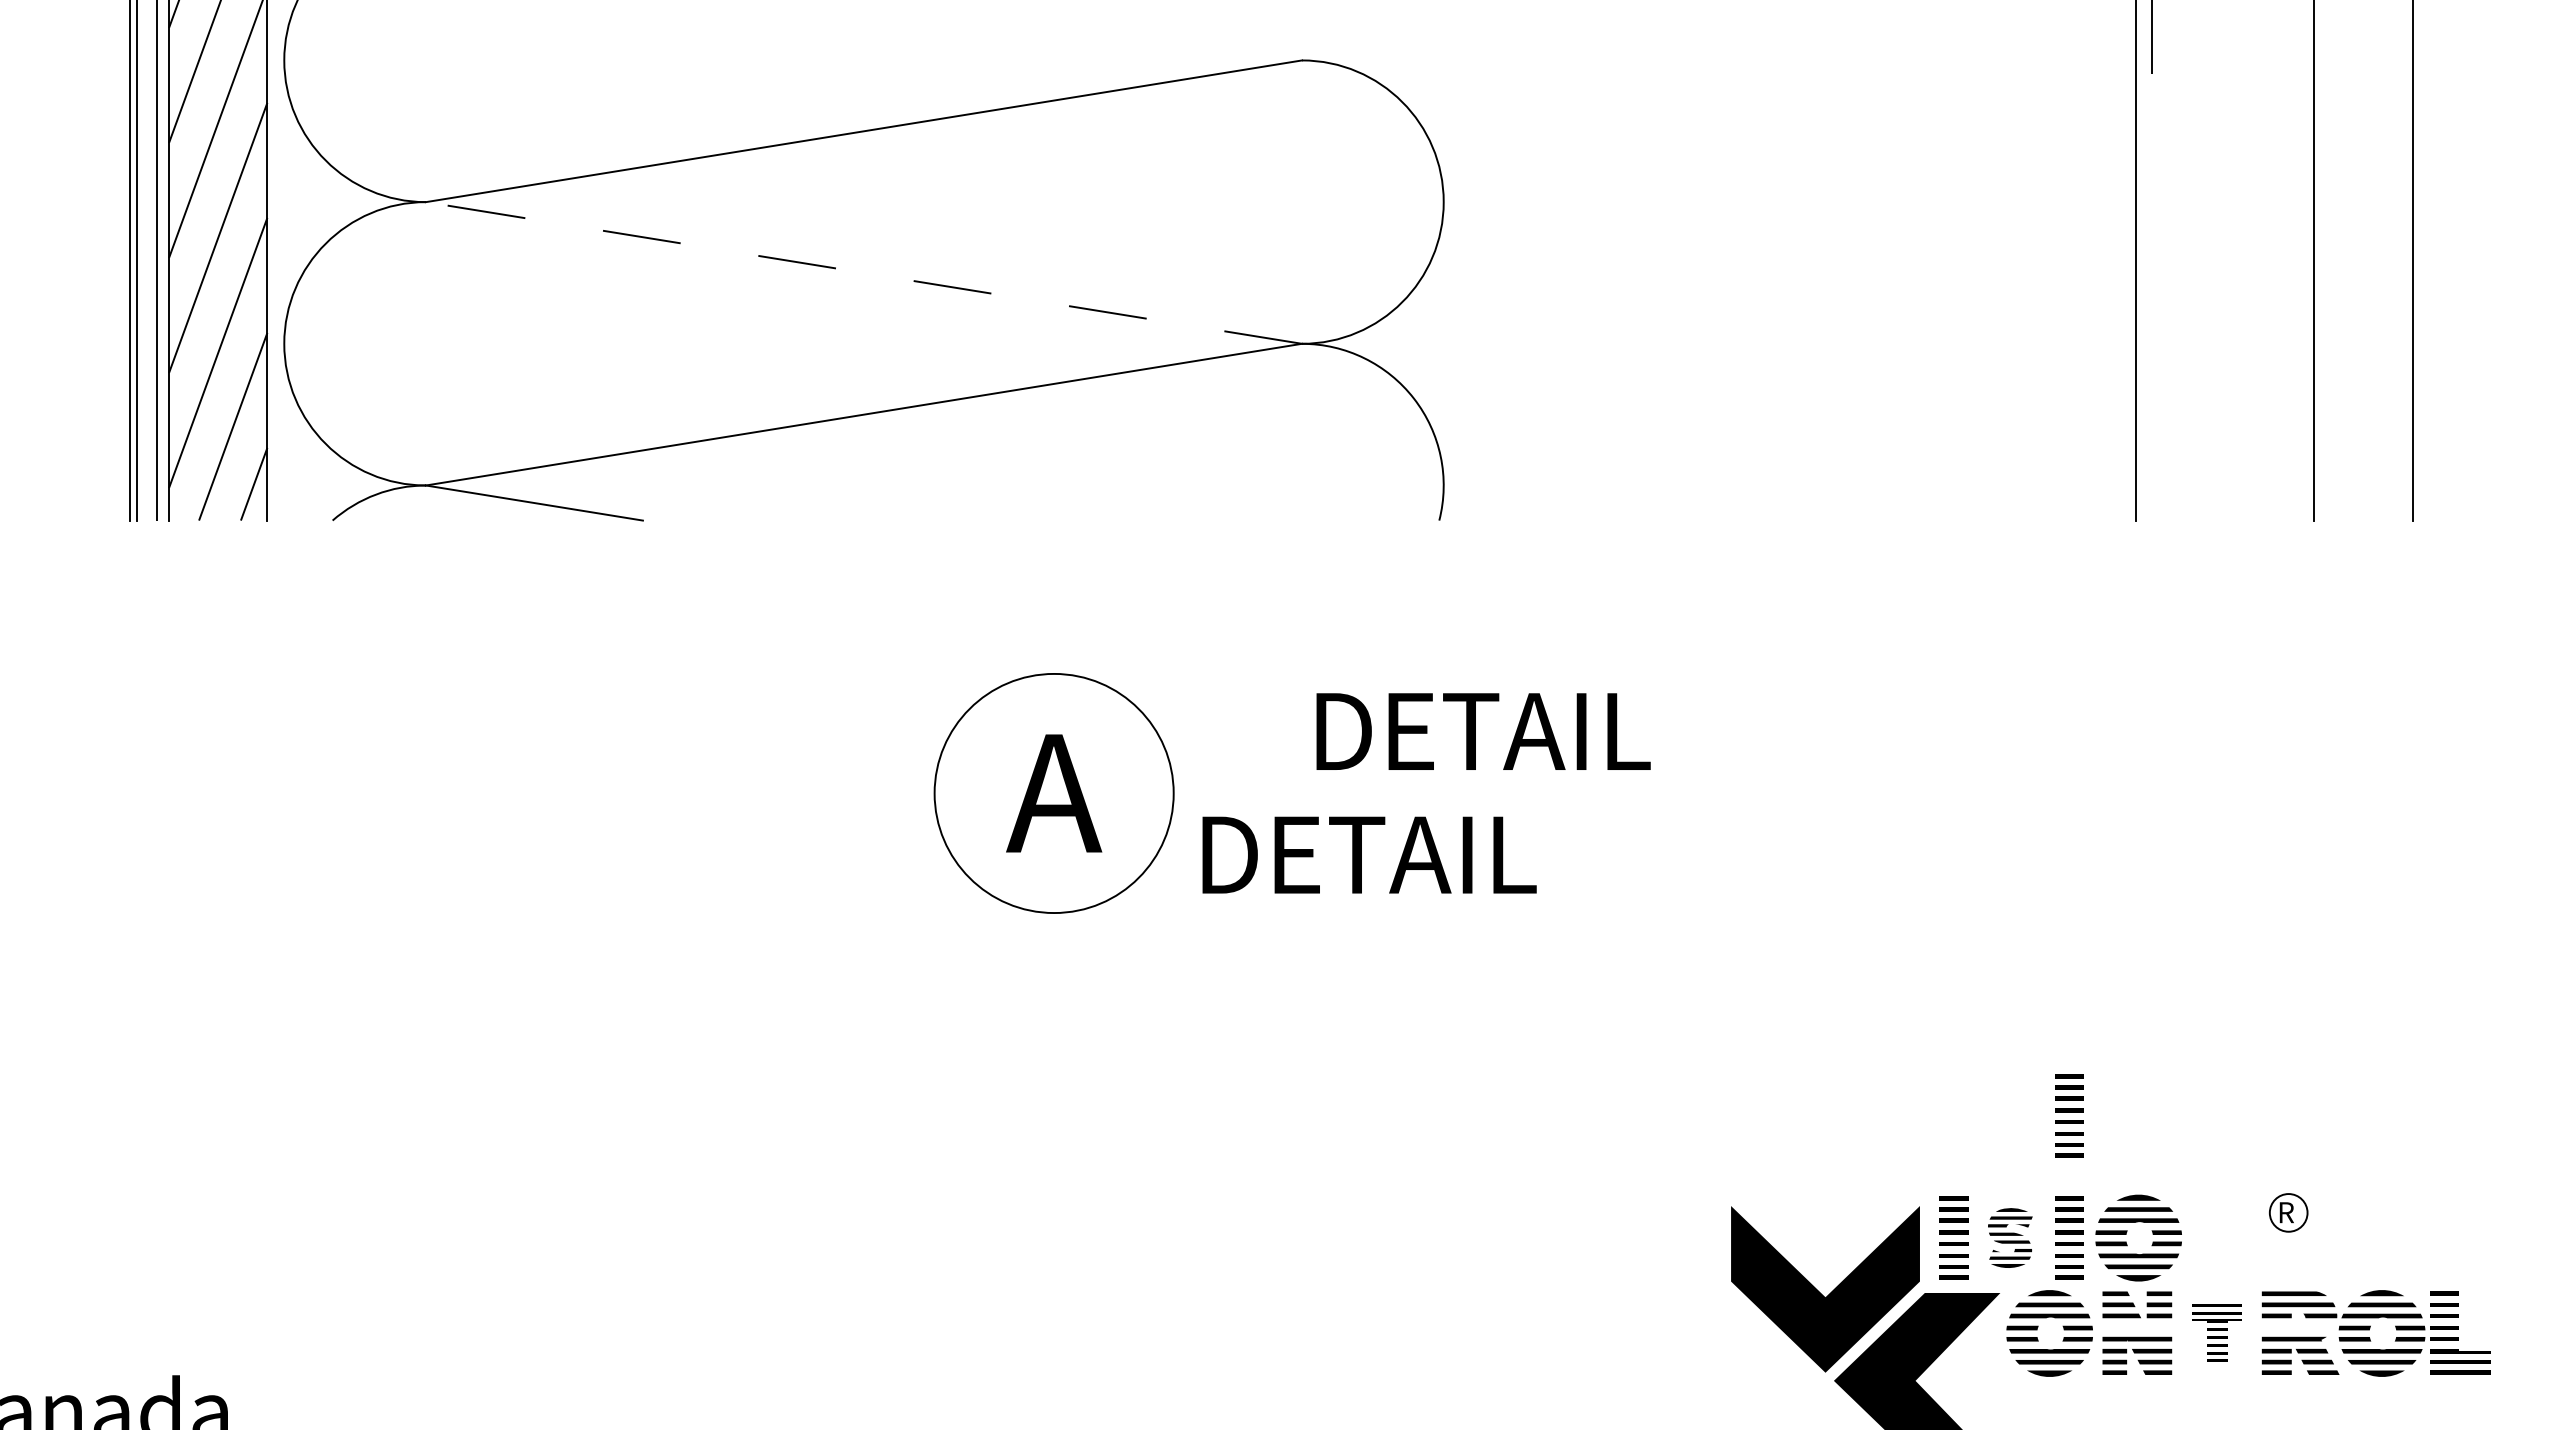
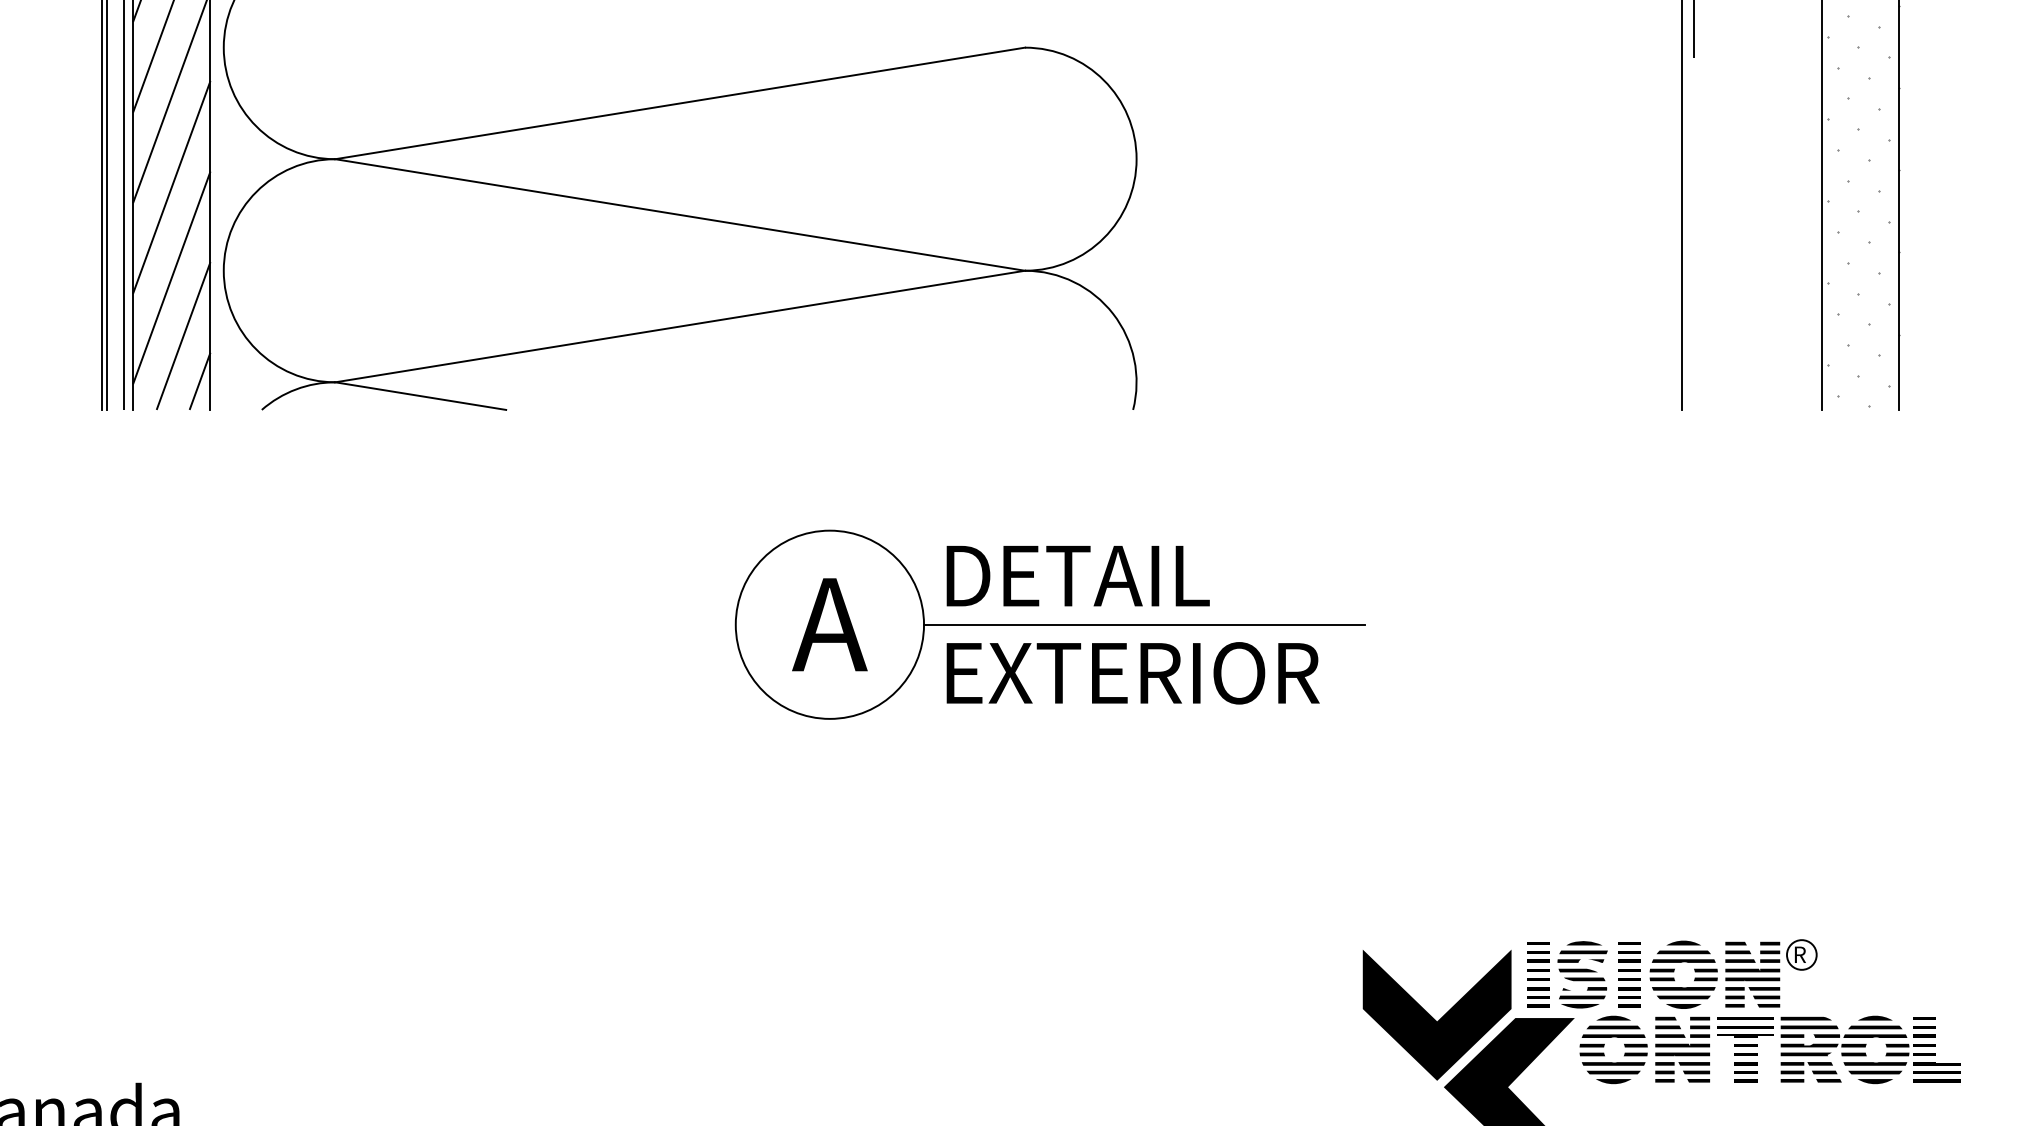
hatch: (2366, 261) -> (1863, 205), added
line: (864, 272) -> (680, 214), dashed -> solid
text: (1483, 731) -> (1078, 575), moved
line: (1453, 793) -> (1144, 624), added
text: (1444, 854) -> (1137, 672), DETAIL -> EXTERIOR
part: (2069, 1115) -> (1629, 878), removed
part: (2010, 1237) -> (1582, 974), size x1.43
part: (2226, 1237) -> (1752, 974), added
fill: (2137, 1327) -> (1682, 1045), added
fill: (2298, 1327) -> (1809, 1045), added
part: (2216, 1332) -> (1745, 1049), size x1.43

